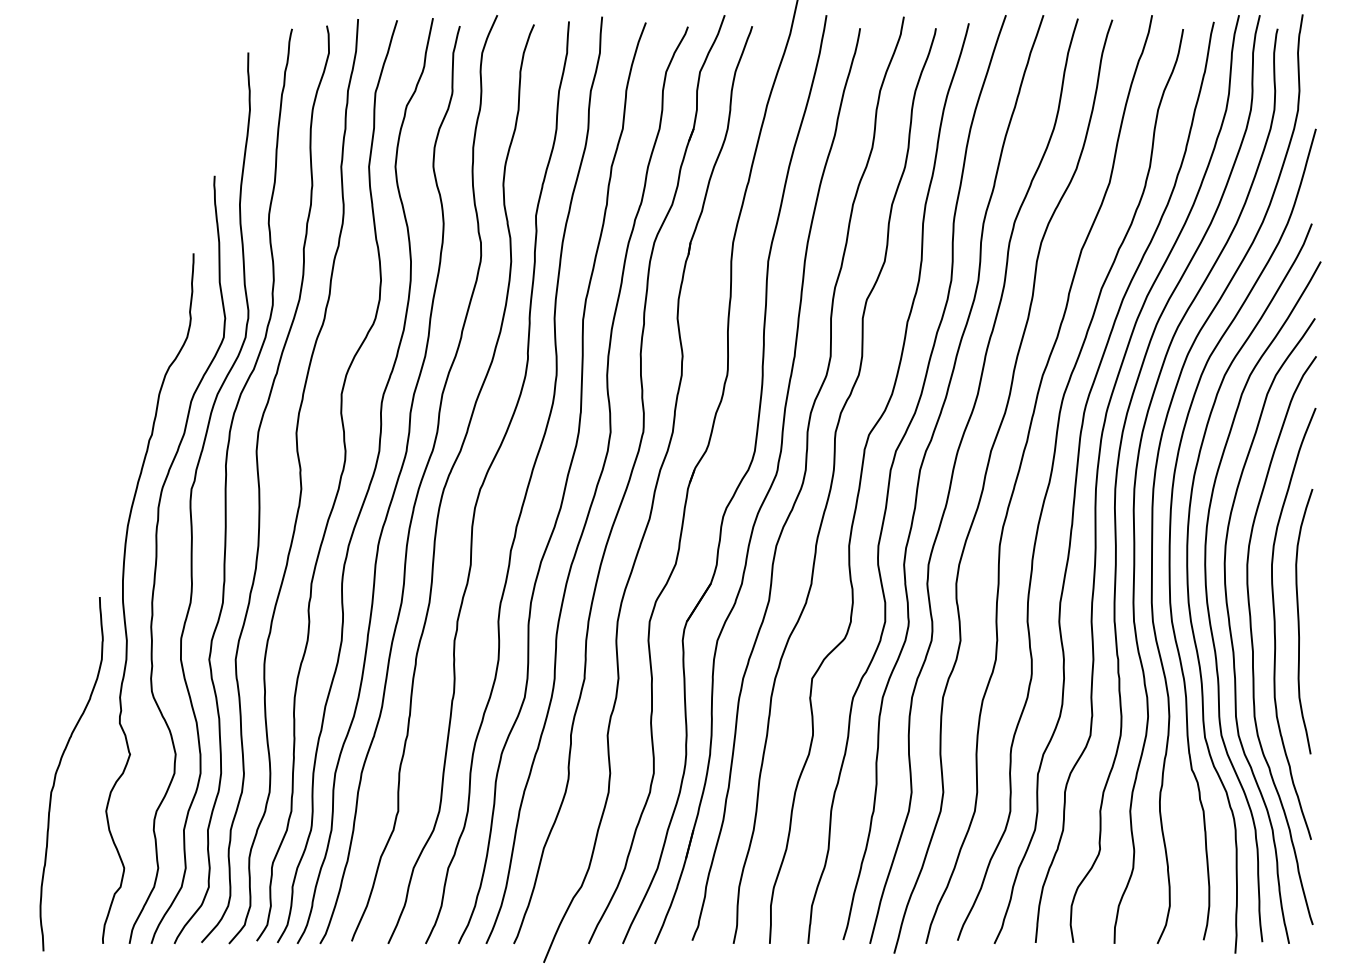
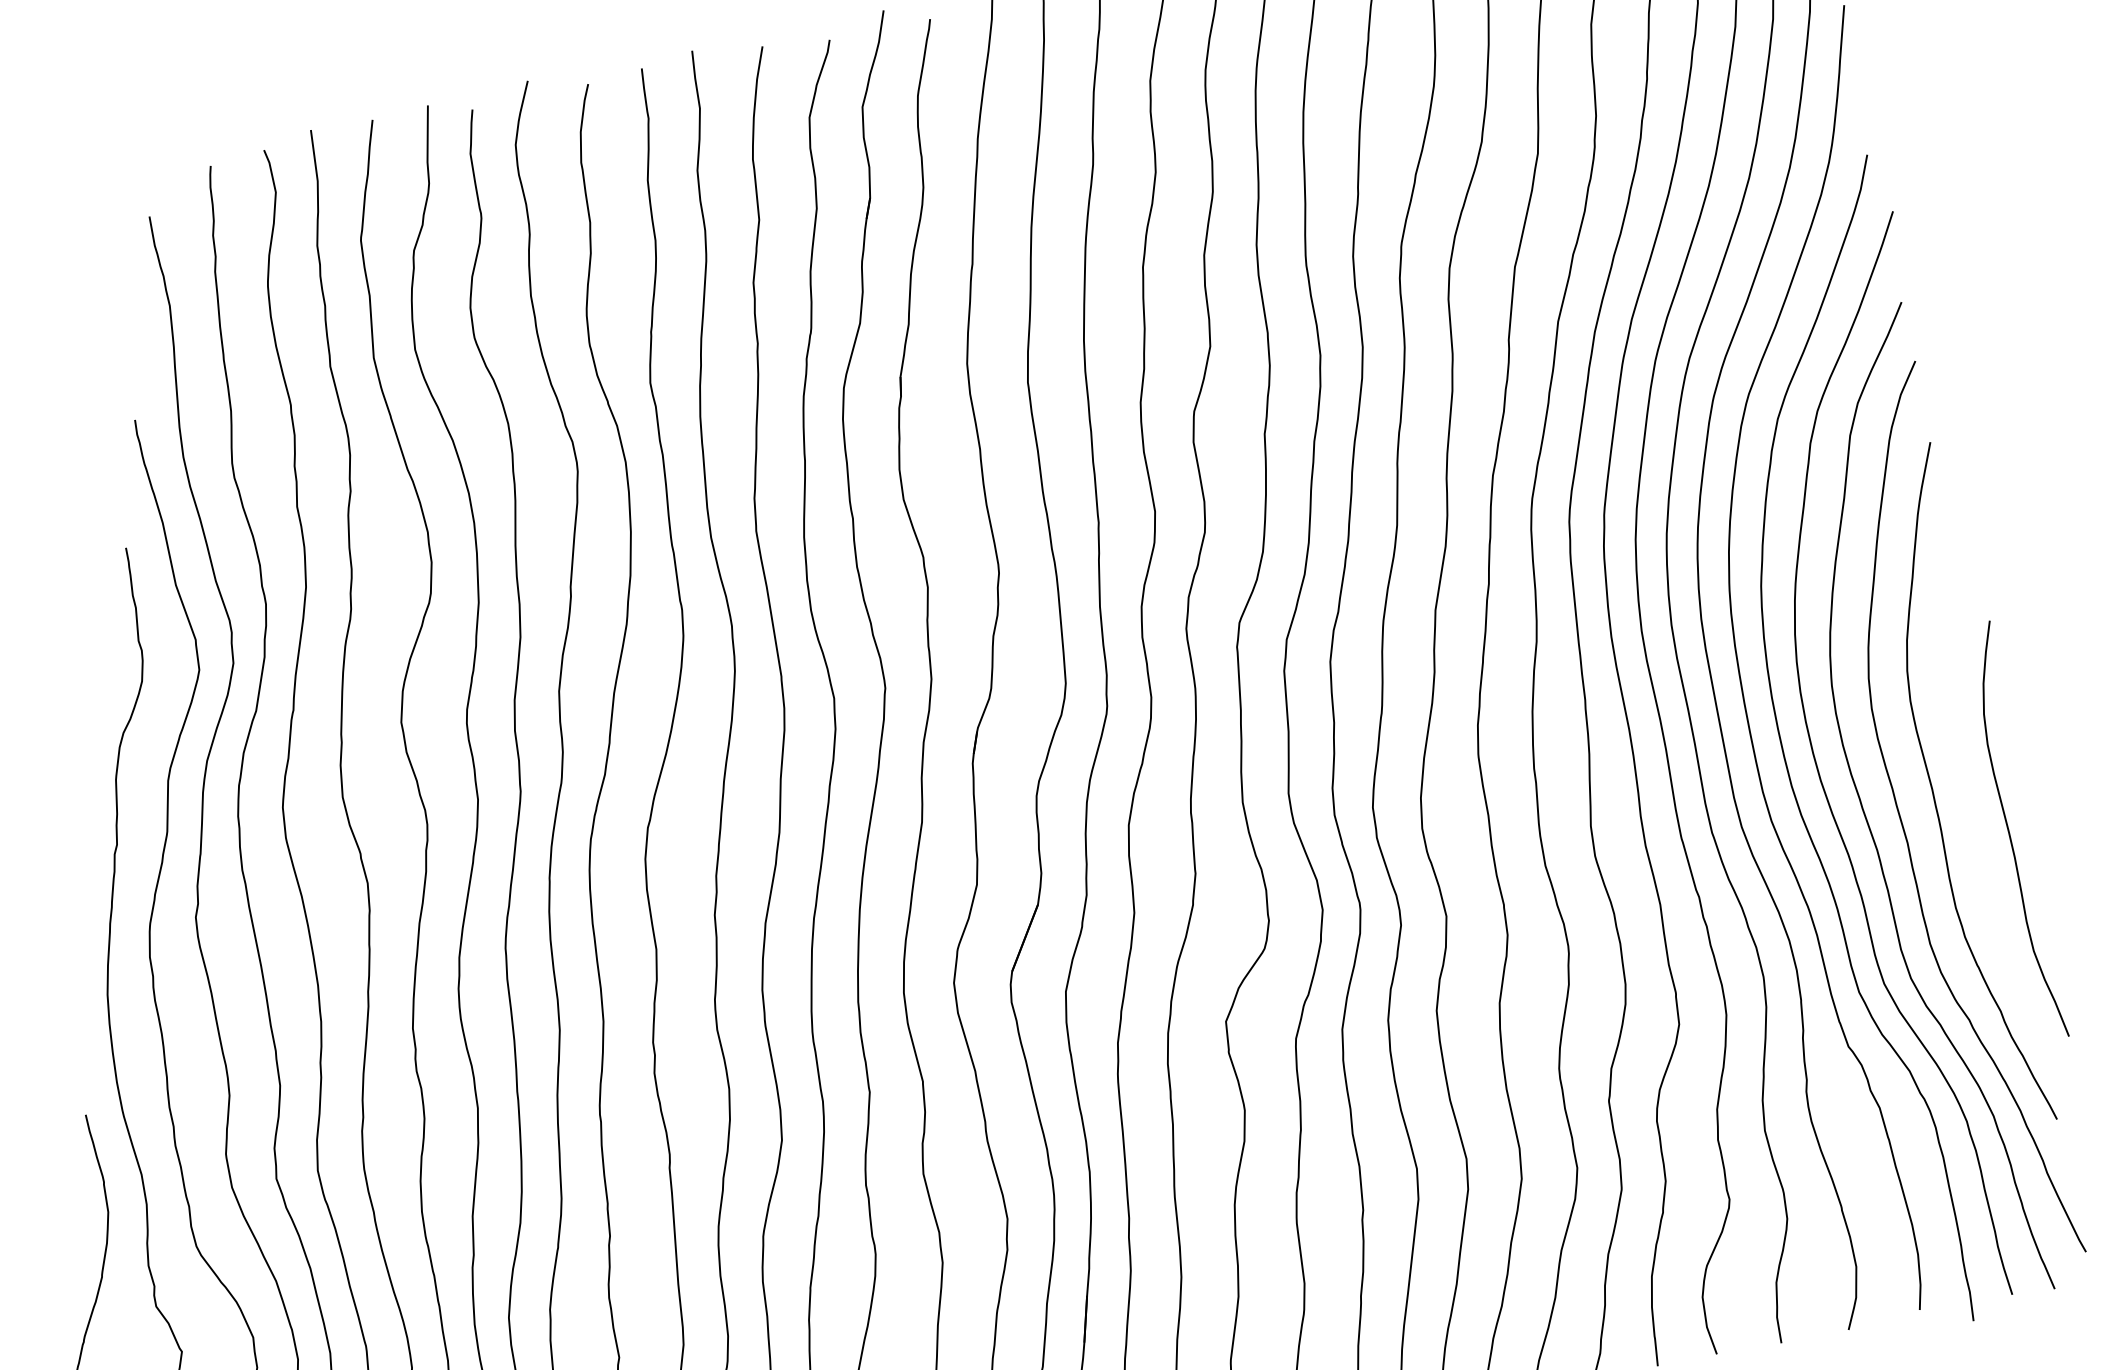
curve: (1299, 621) -> (2010, 832), moved

